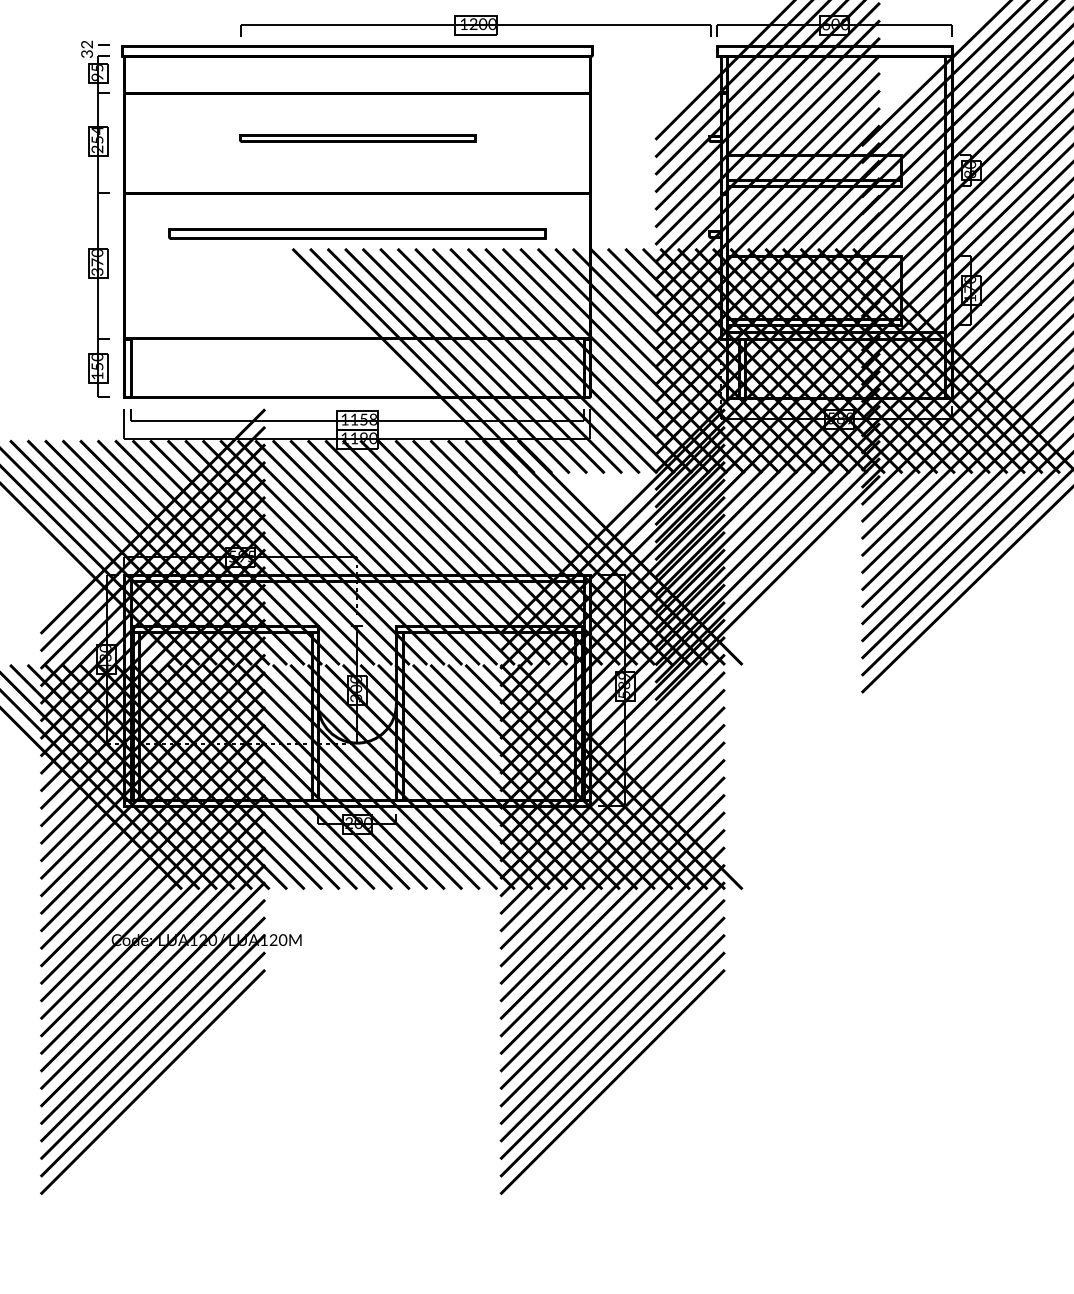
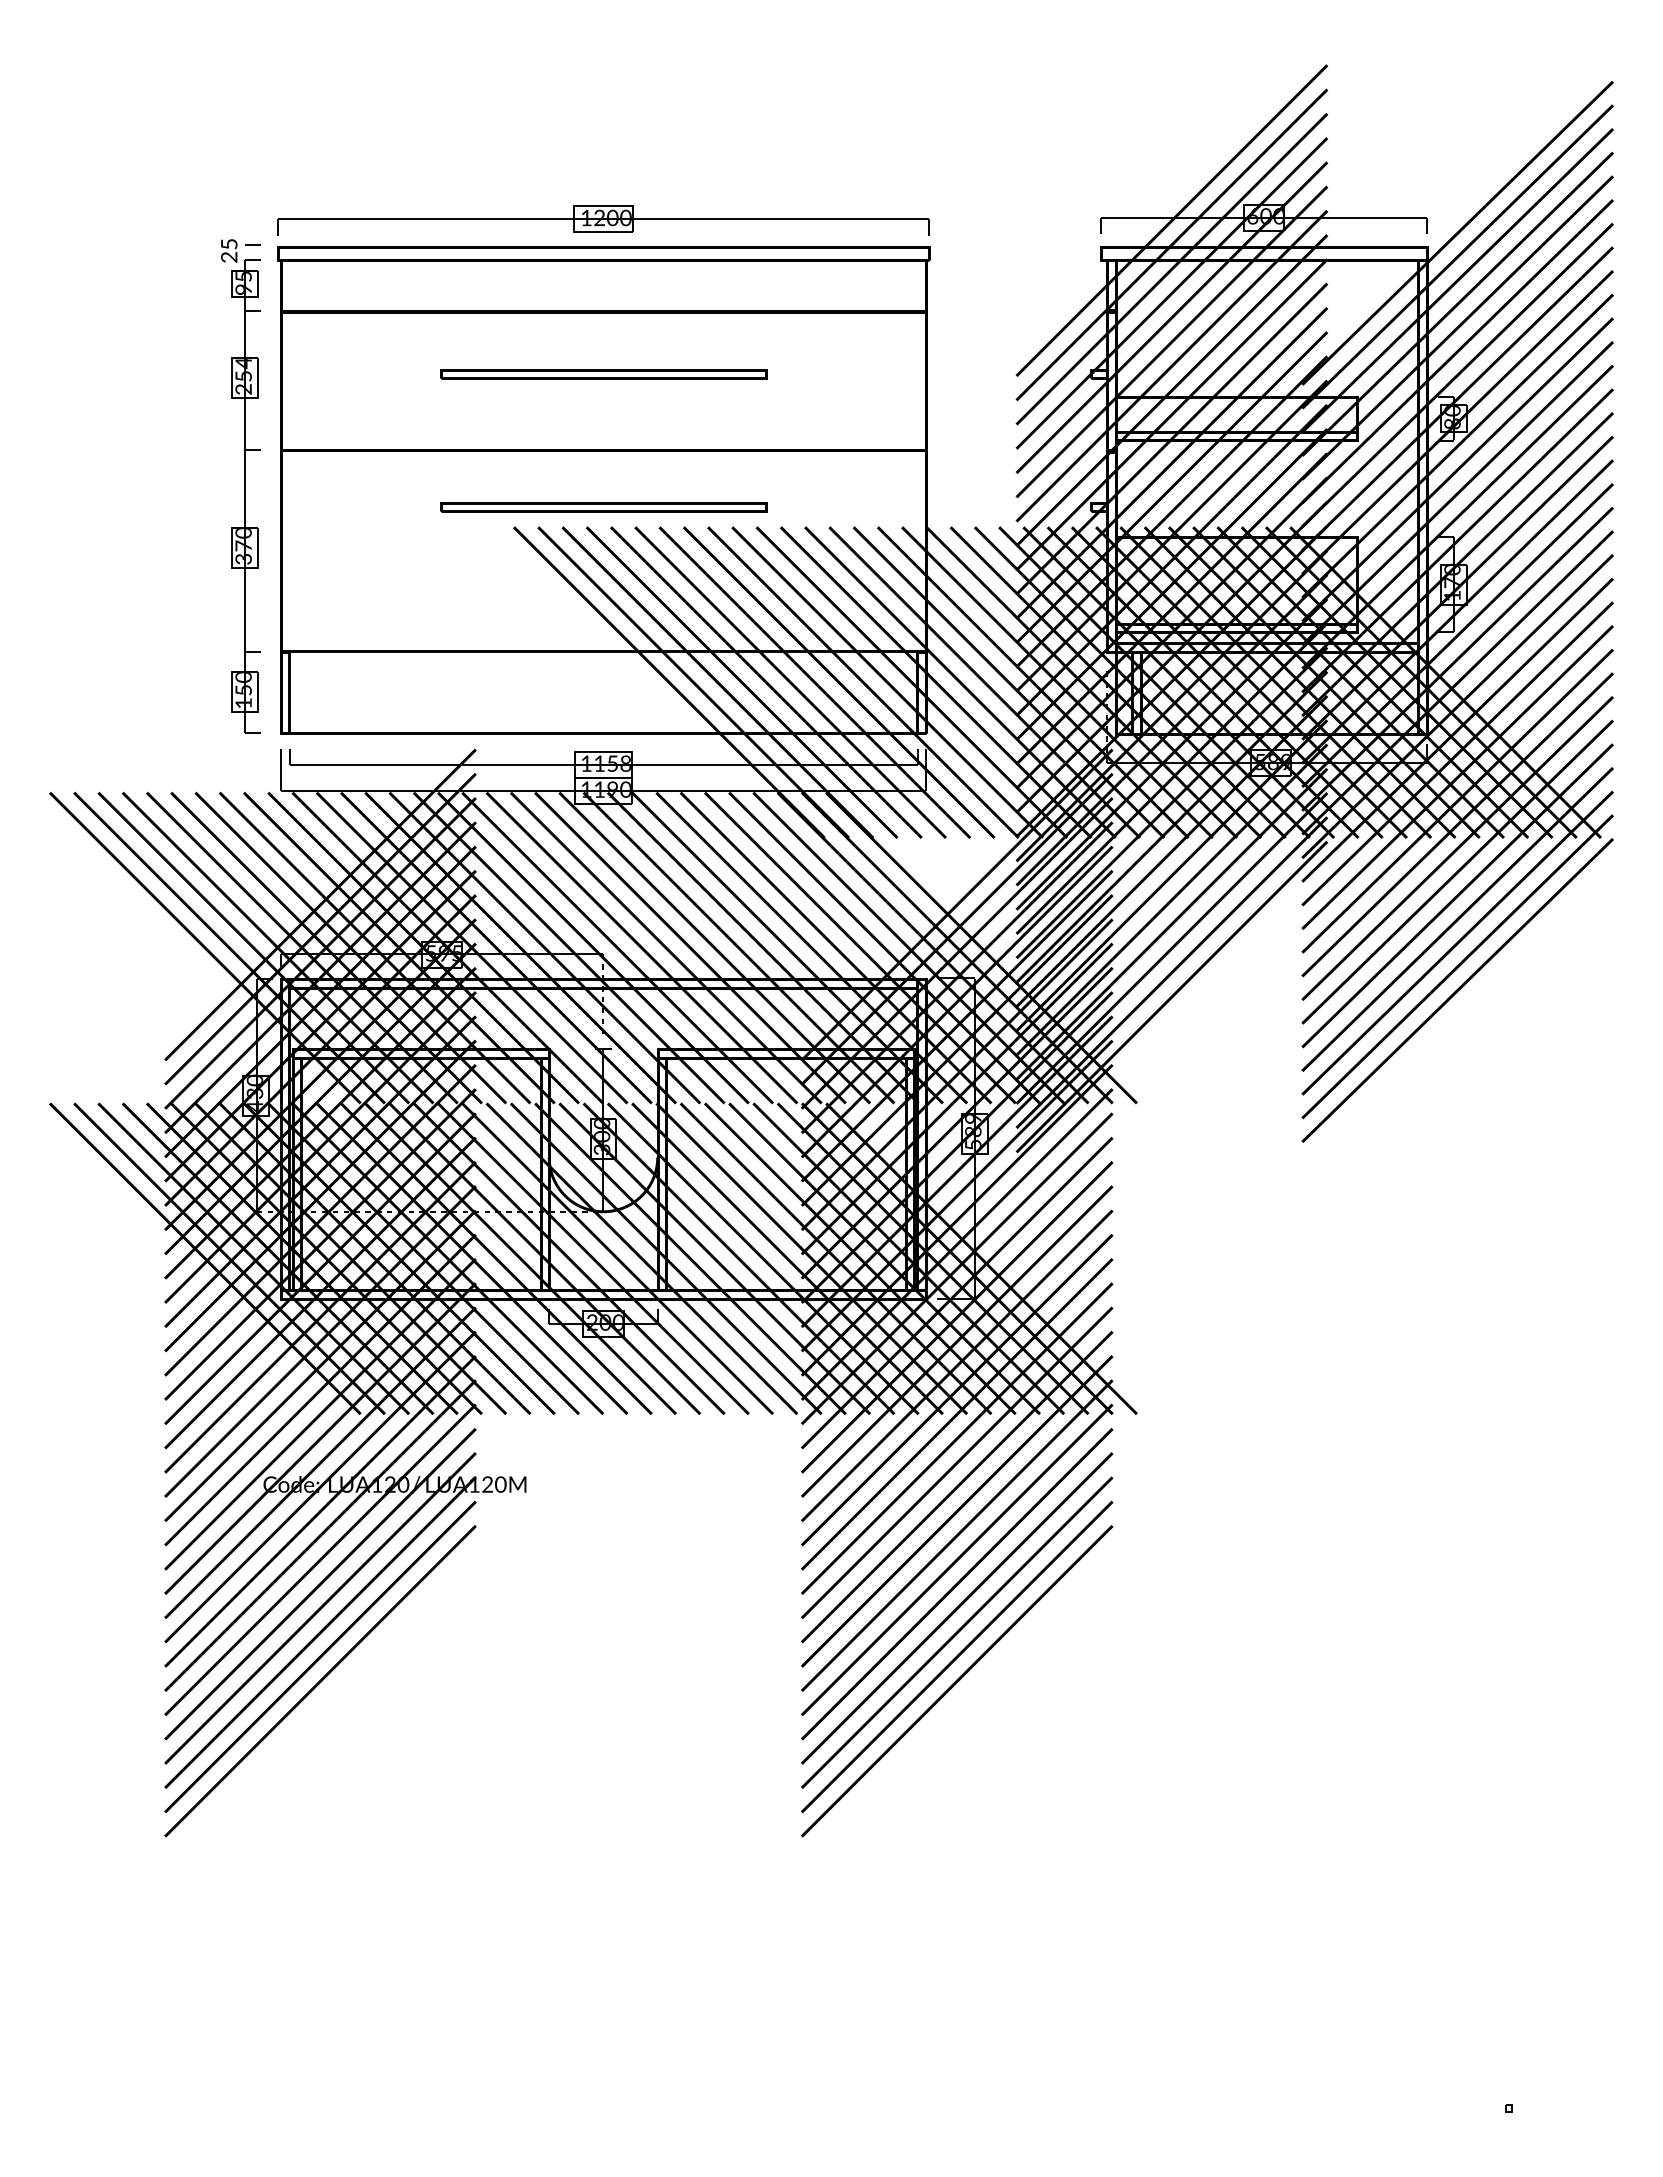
part: (476, 25) -> (603, 220), moved
text: (87, 49) -> (229, 250), 32 -> 25
part: (357, 234) -> (603, 507), size x0.62

